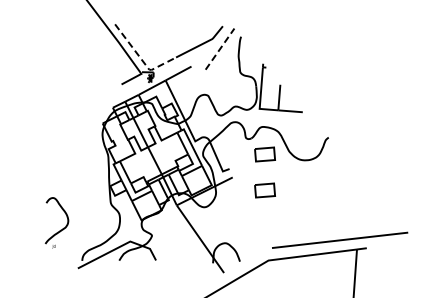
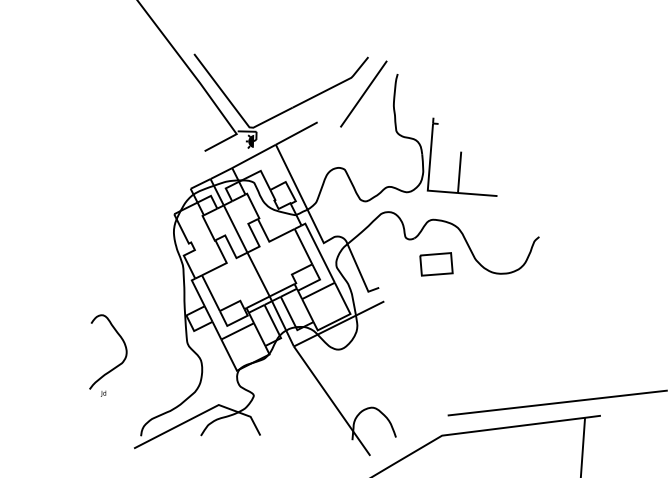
line: (220, 48) -> (364, 93), dashed -> solid
line: (142, 60) -> (238, 112), dashed -> solid
part: (264, 190) -> (435, 322), removed
part: (60, 229) -> (114, 366), moved

